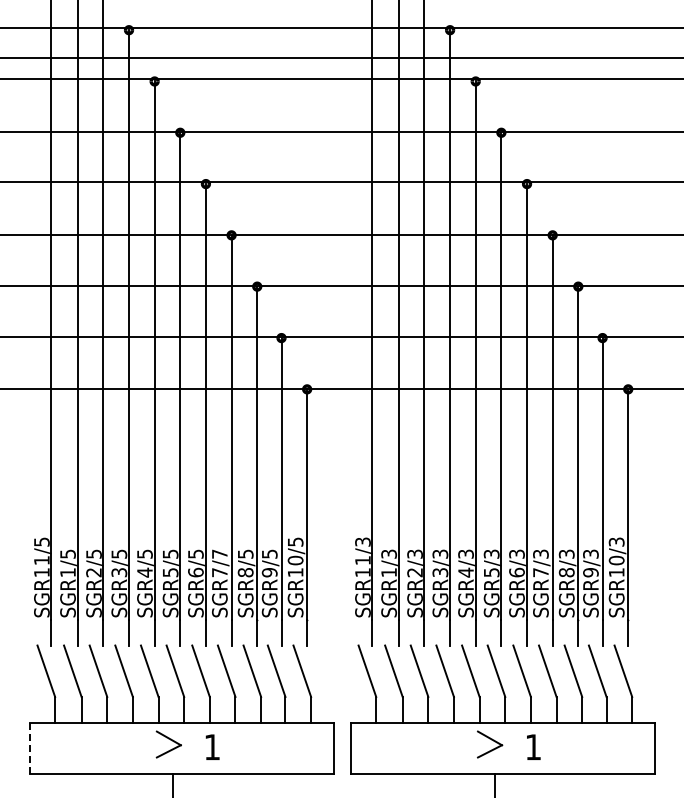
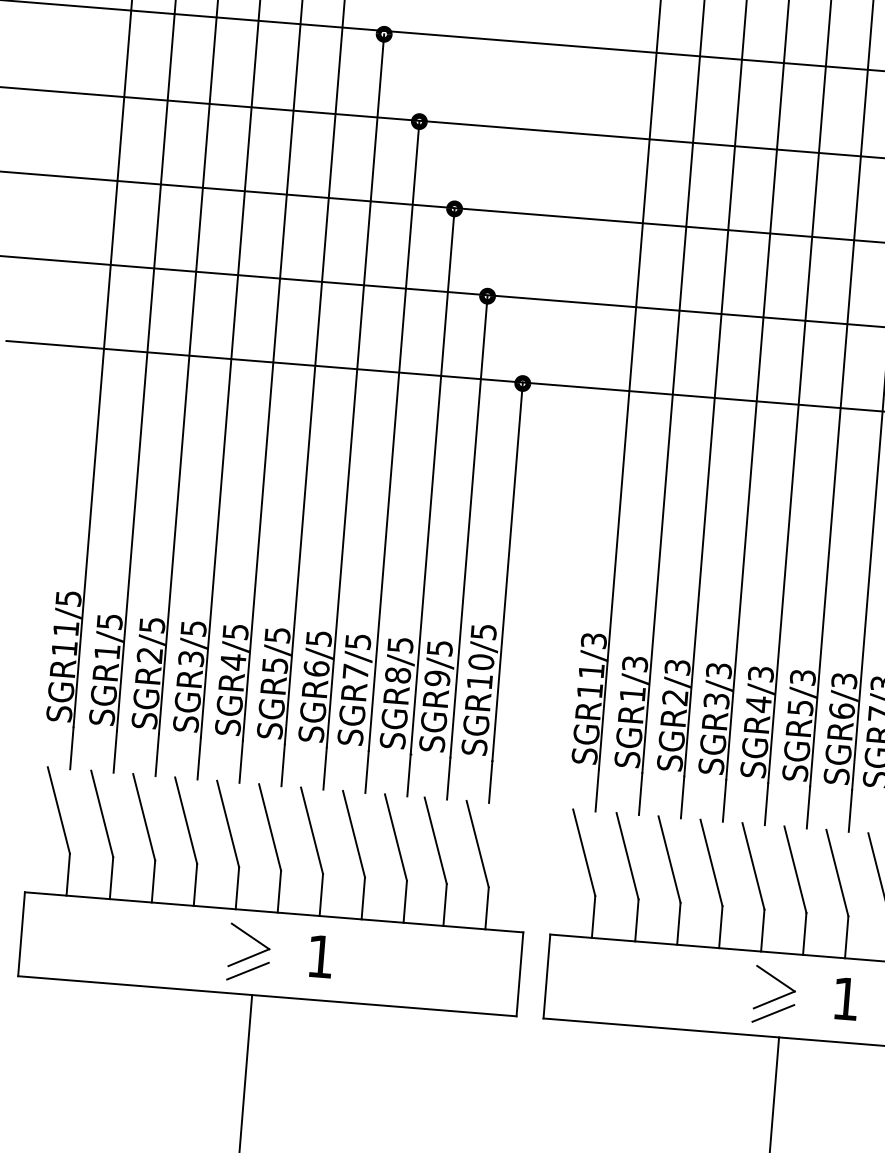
text: (219, 553) -> (357, 640), SGR7/7 -> SGR7/5
line: (29, 748) -> (21, 934), dashed -> solid
line: (168, 759) -> (247, 970), added
line: (489, 759) -> (772, 1013), added

